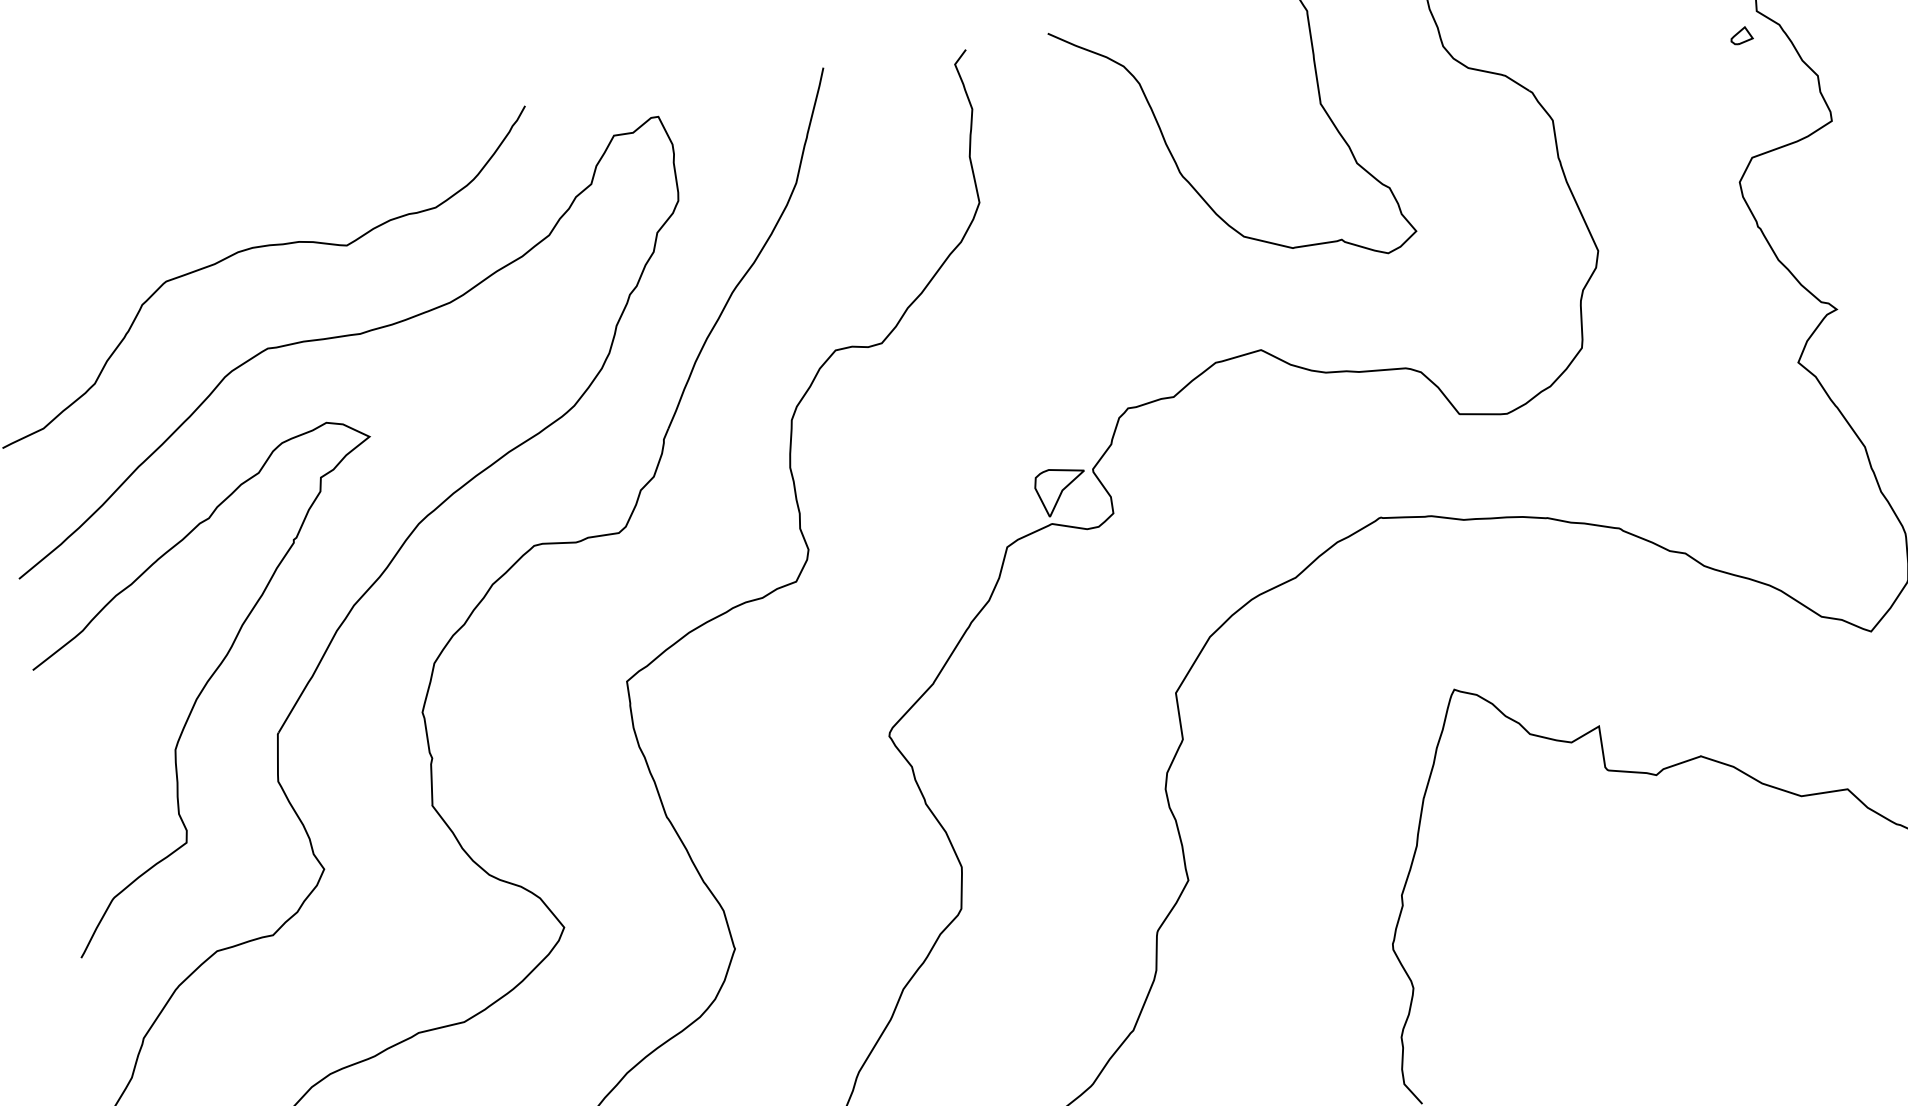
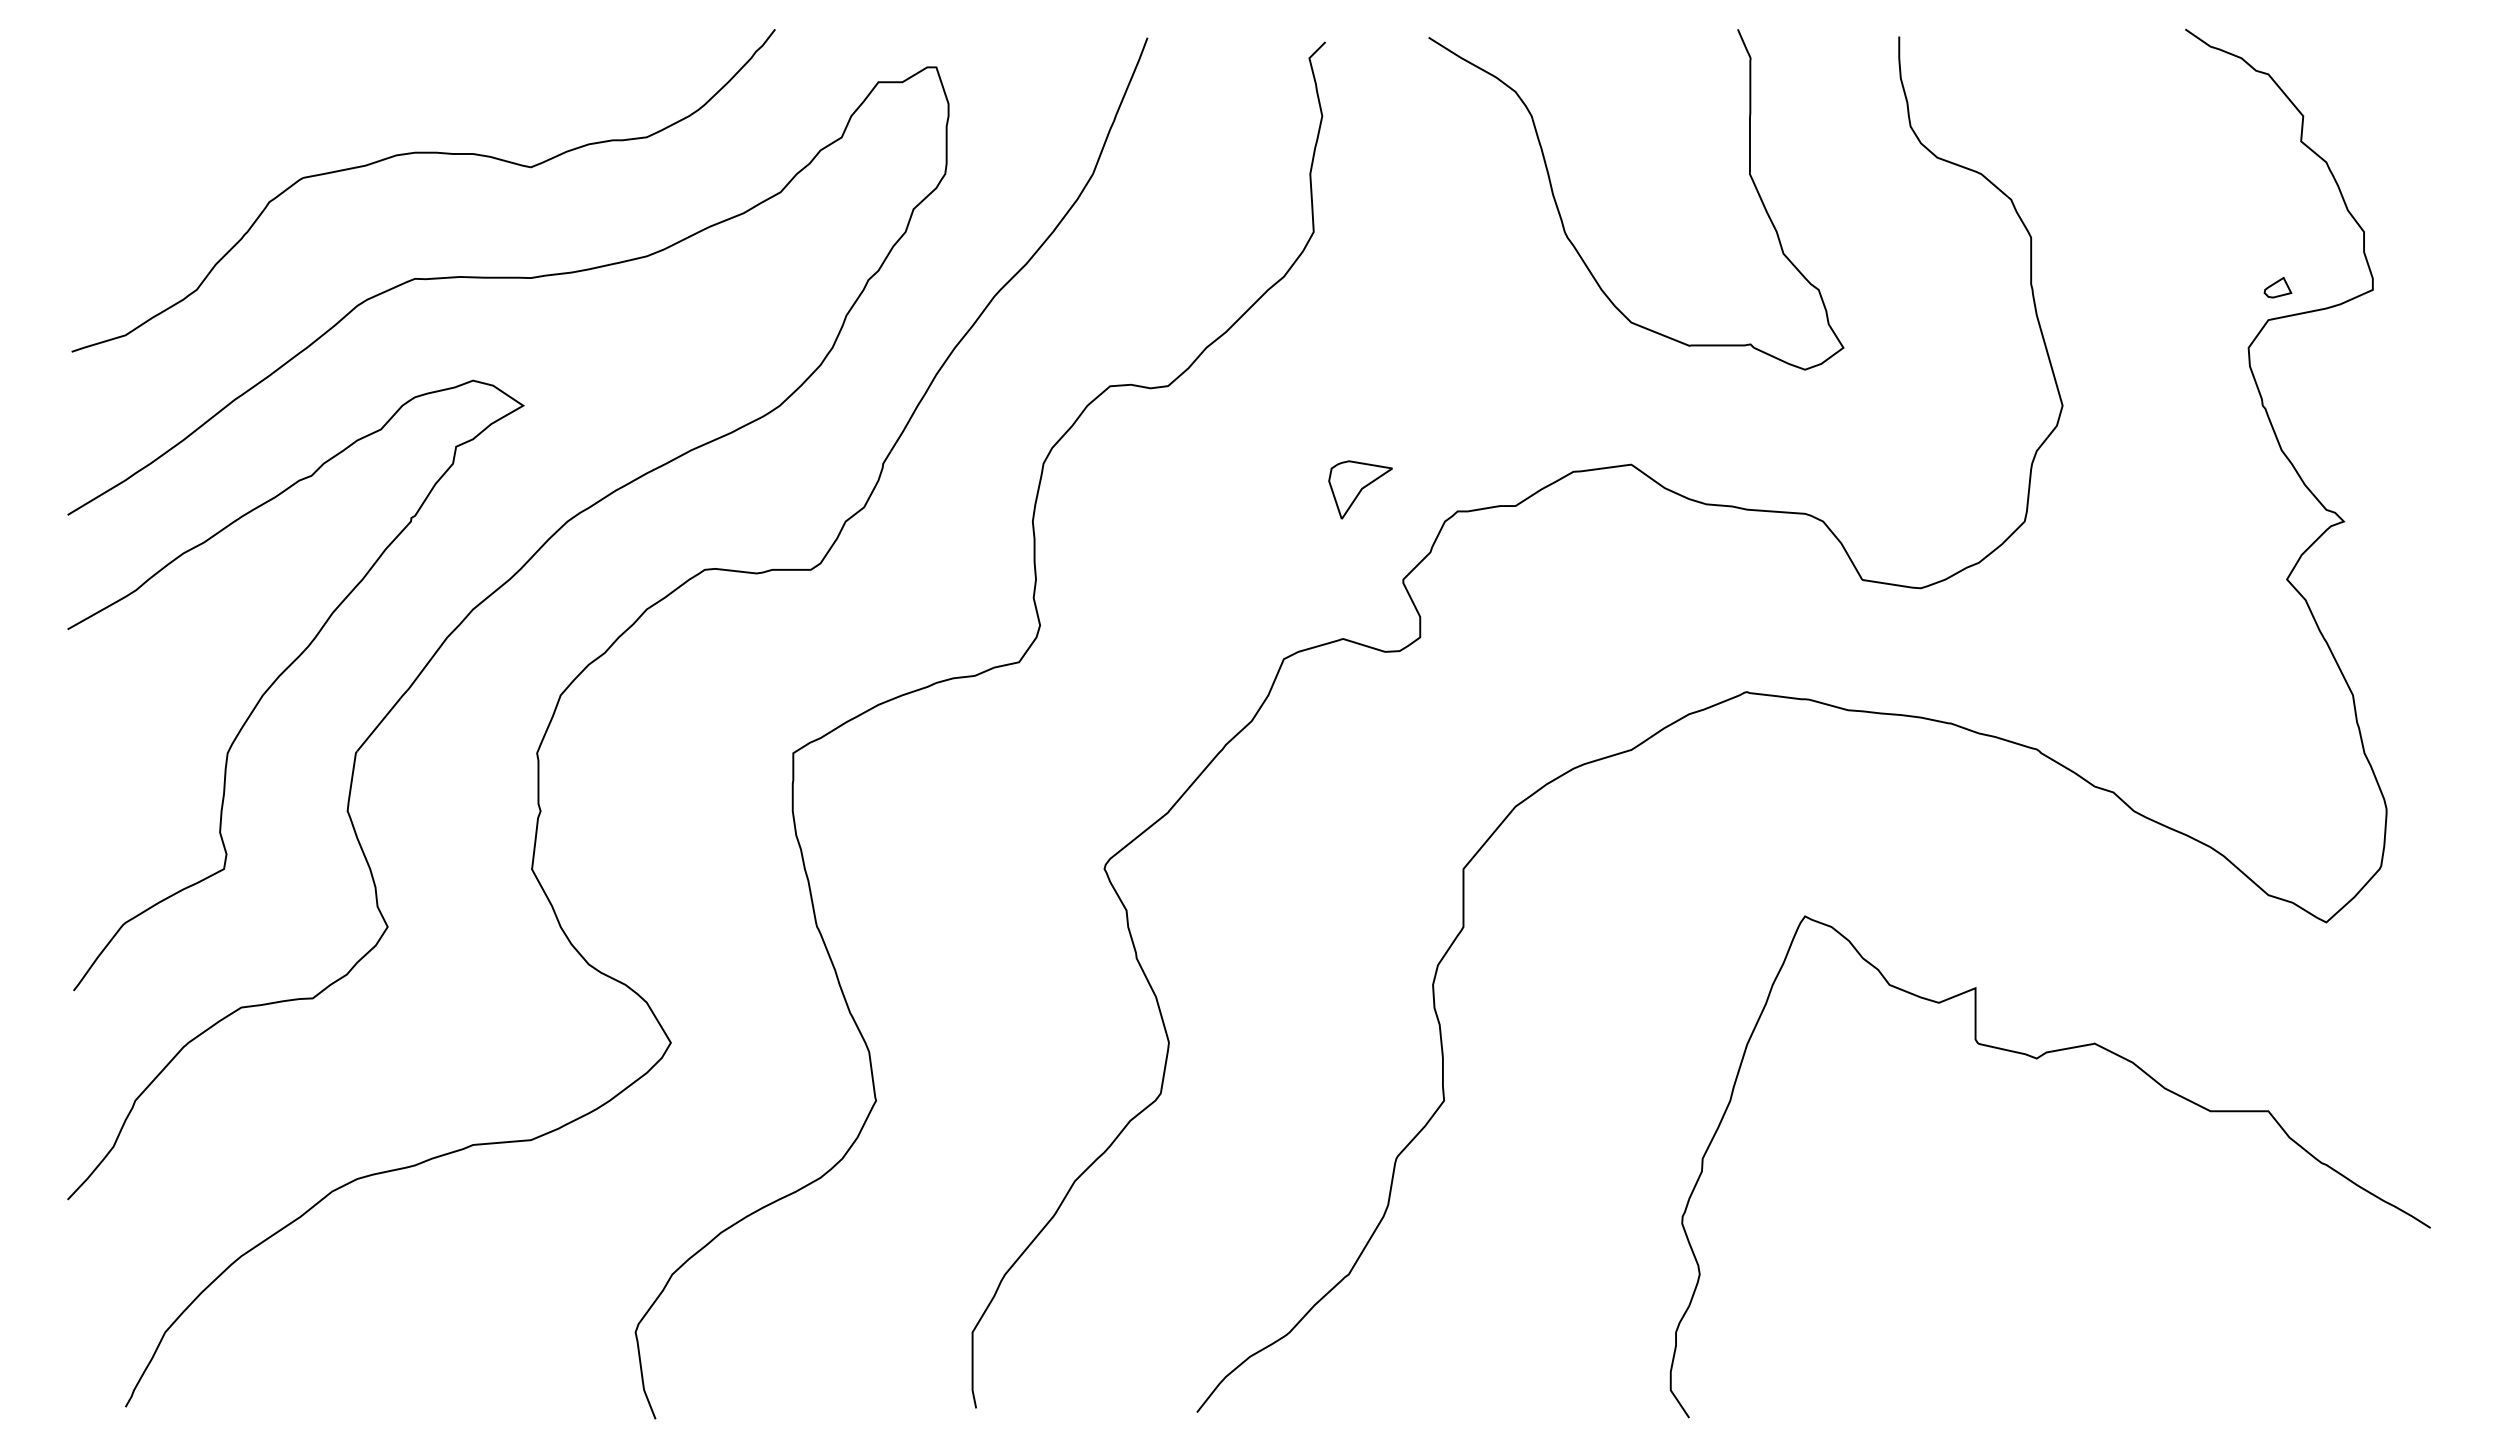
part: (1741, 35) -> (2277, 287), moved
part: (1061, 491) -> (1360, 489), moved

